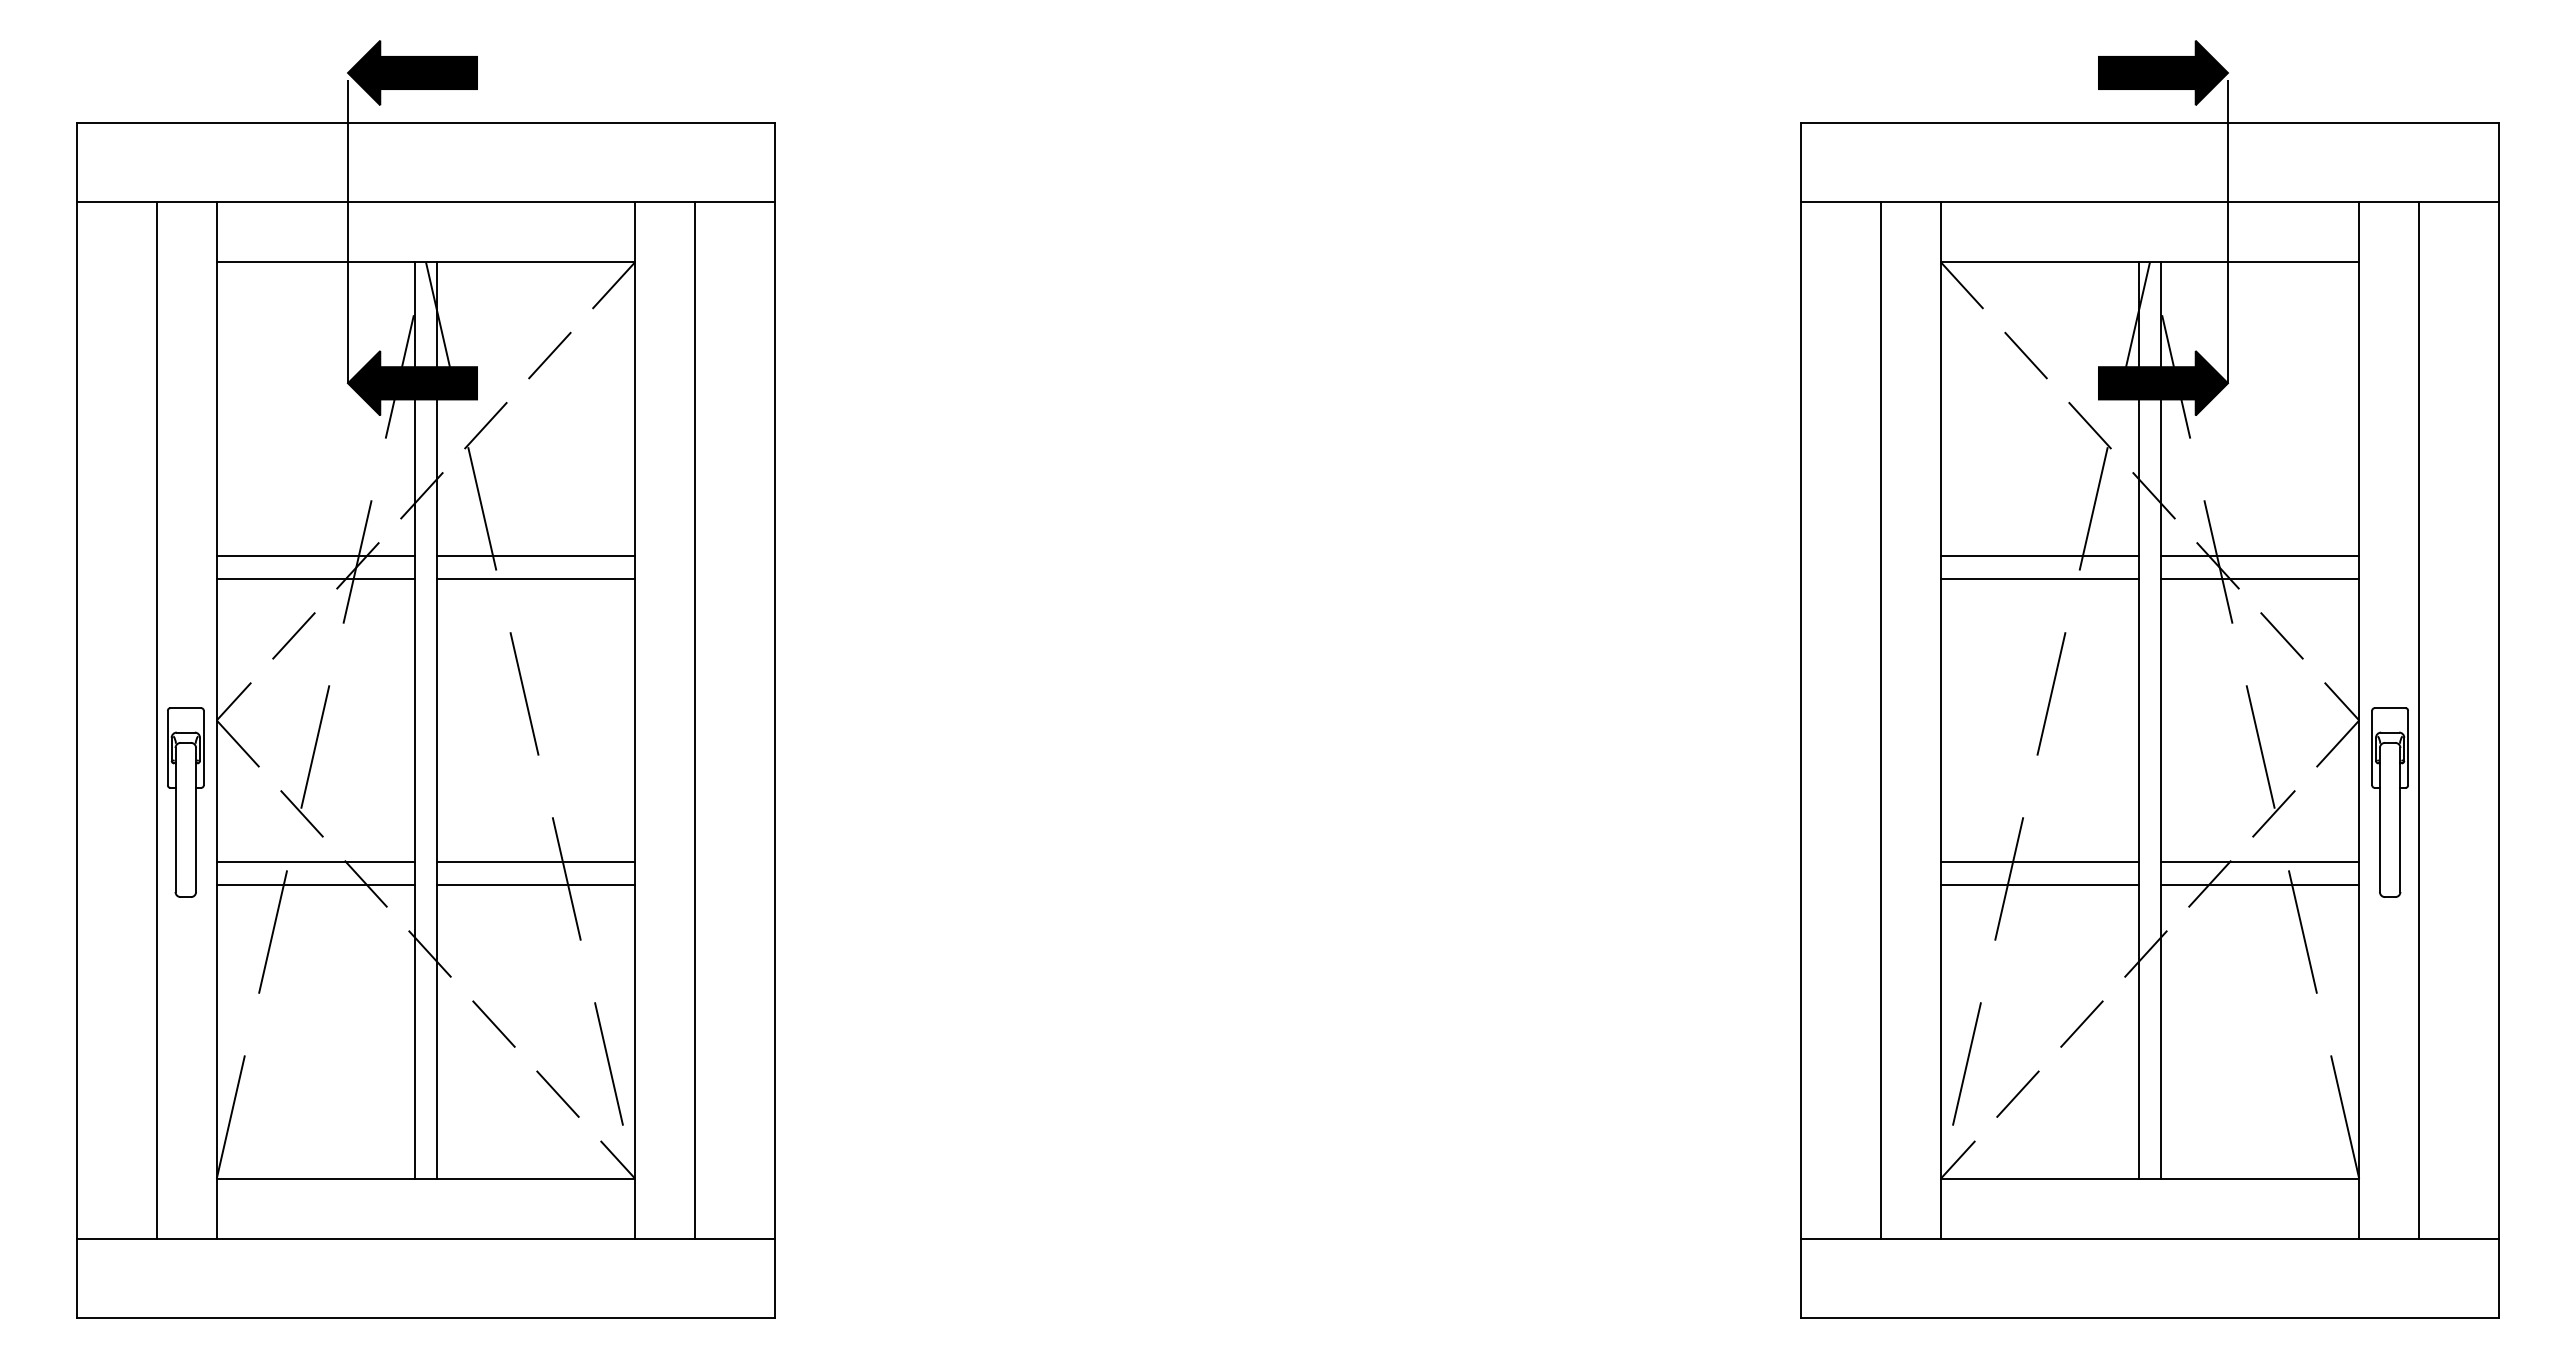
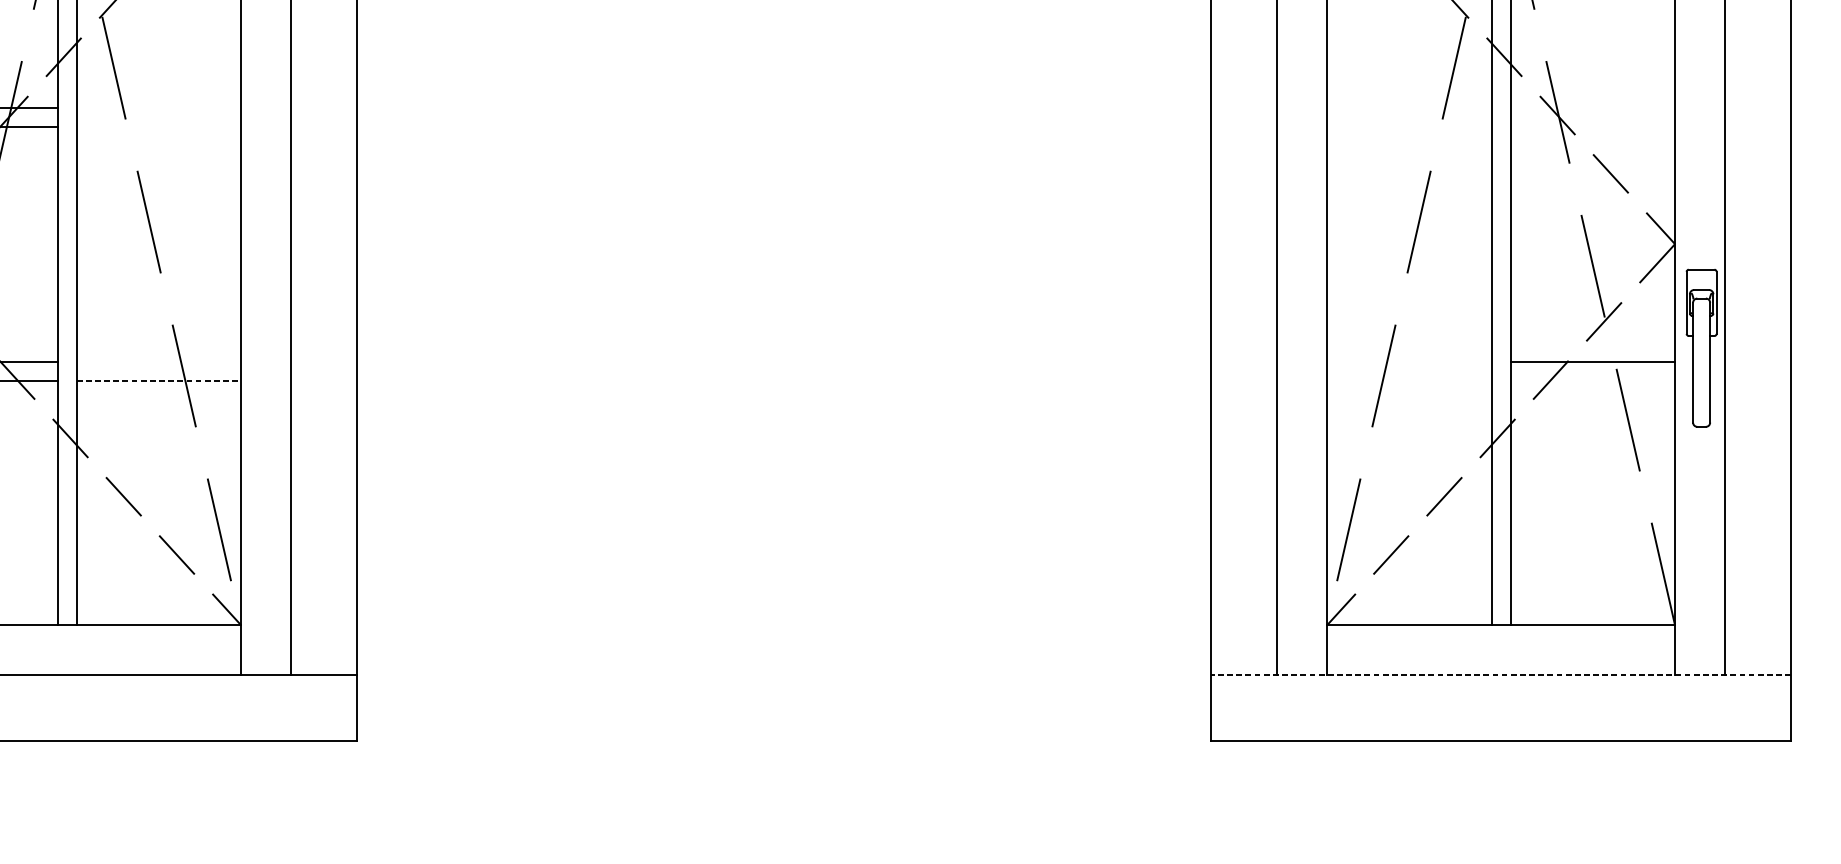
line: (536, 556) -> (159, 107), removed
line: (2039, 556) -> (1409, 107), removed
line: (2260, 556) -> (1592, 107), removed
line: (536, 579) -> (159, 126), removed
line: (2039, 579) -> (1409, 126), removed
line: (2260, 579) -> (1592, 126), removed
part: (2389, 802) -> (1701, 348), moved
line: (536, 861) -> (159, 361), removed
line: (2039, 861) -> (1409, 361), removed
line: (536, 884) -> (159, 380), solid -> dashed
line: (2039, 884) -> (1409, 380), removed
line: (2260, 884) -> (1592, 380), removed
line: (2150, 1238) -> (1501, 675), solid -> dashed

